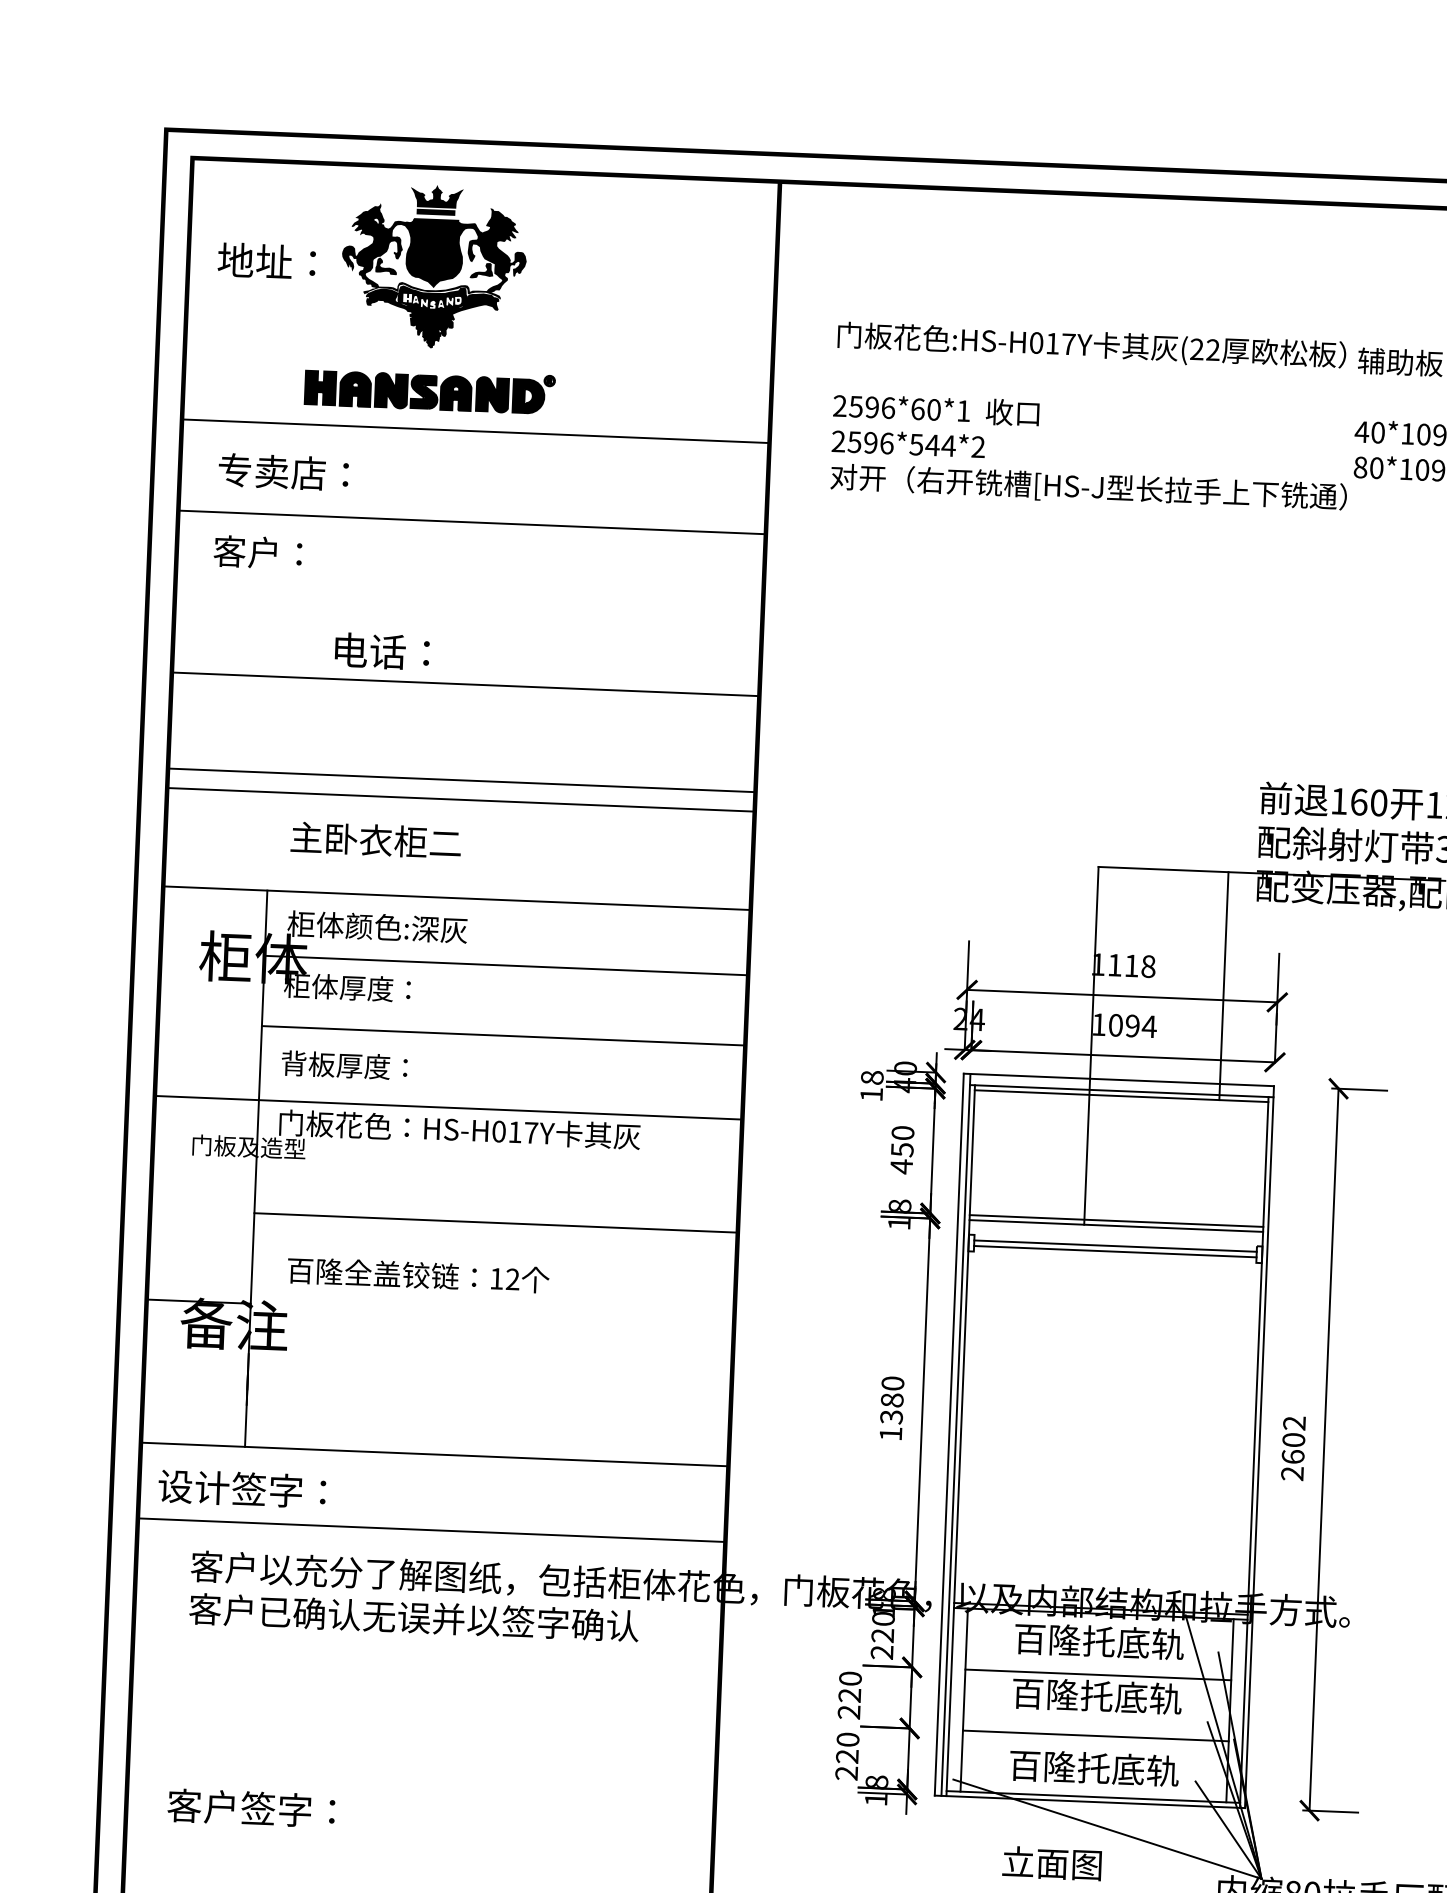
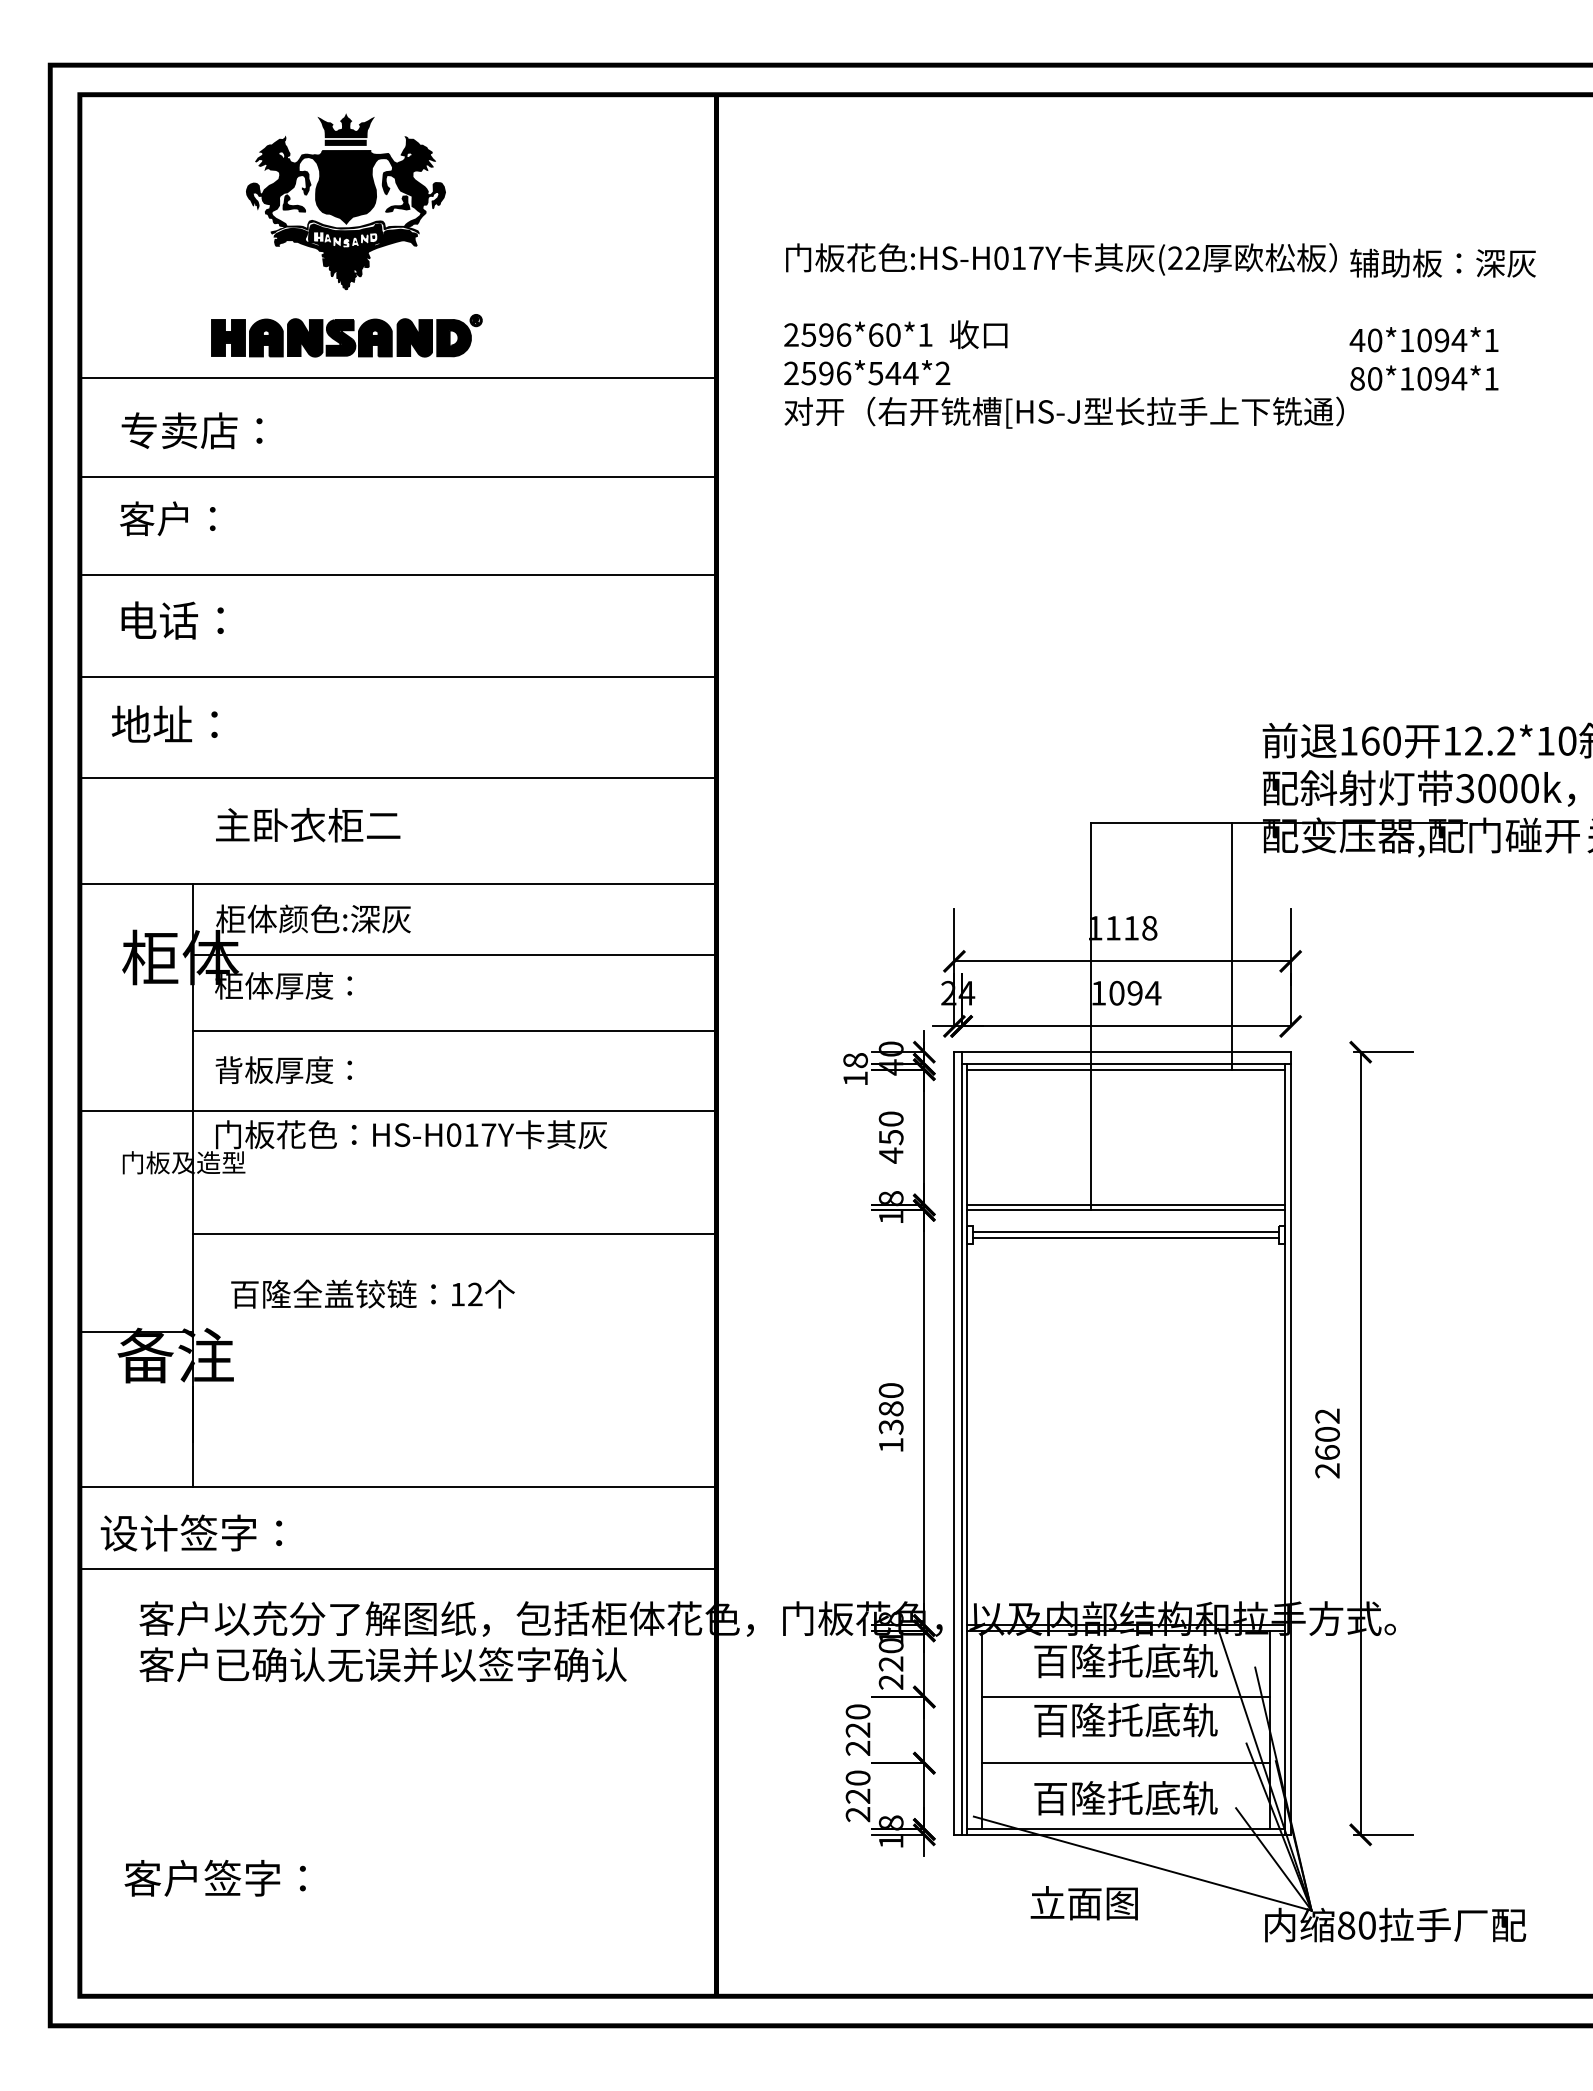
text: (266, 260) -> (164, 723), moved
text: (382, 651) -> (172, 620), moved
line: (466, 684) -> (399, 575), moved
line: (461, 780) -> (397, 676), moved

